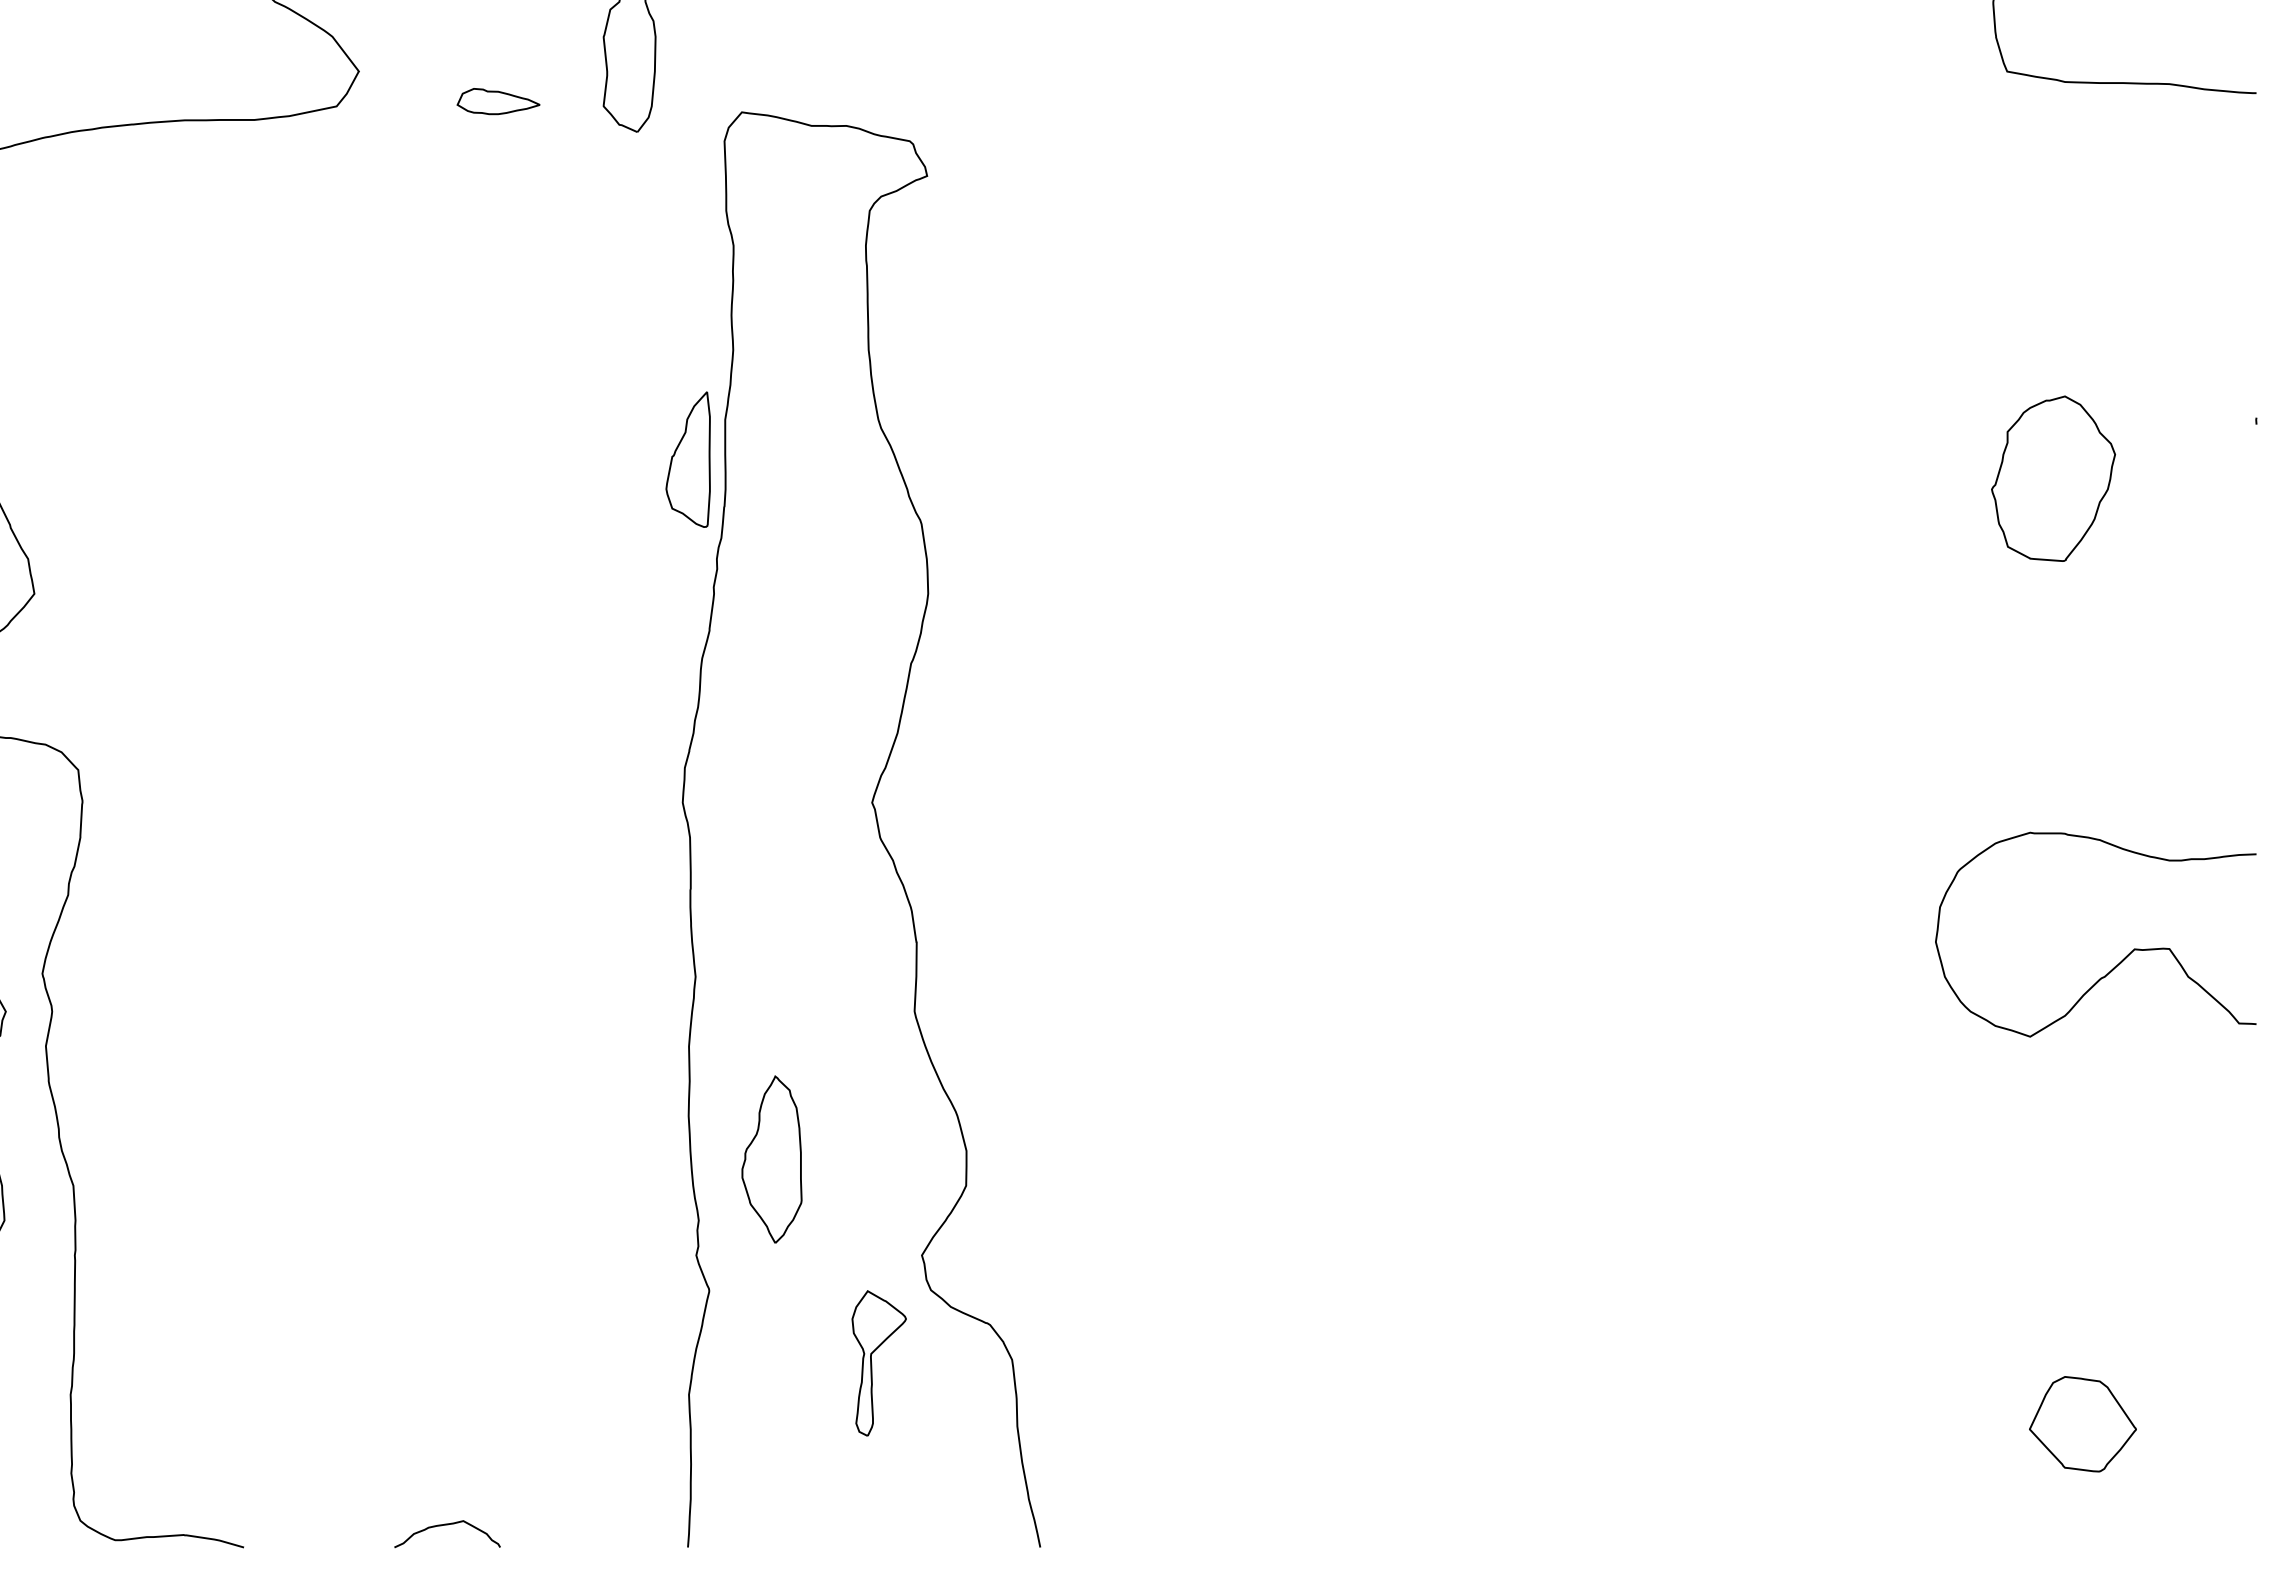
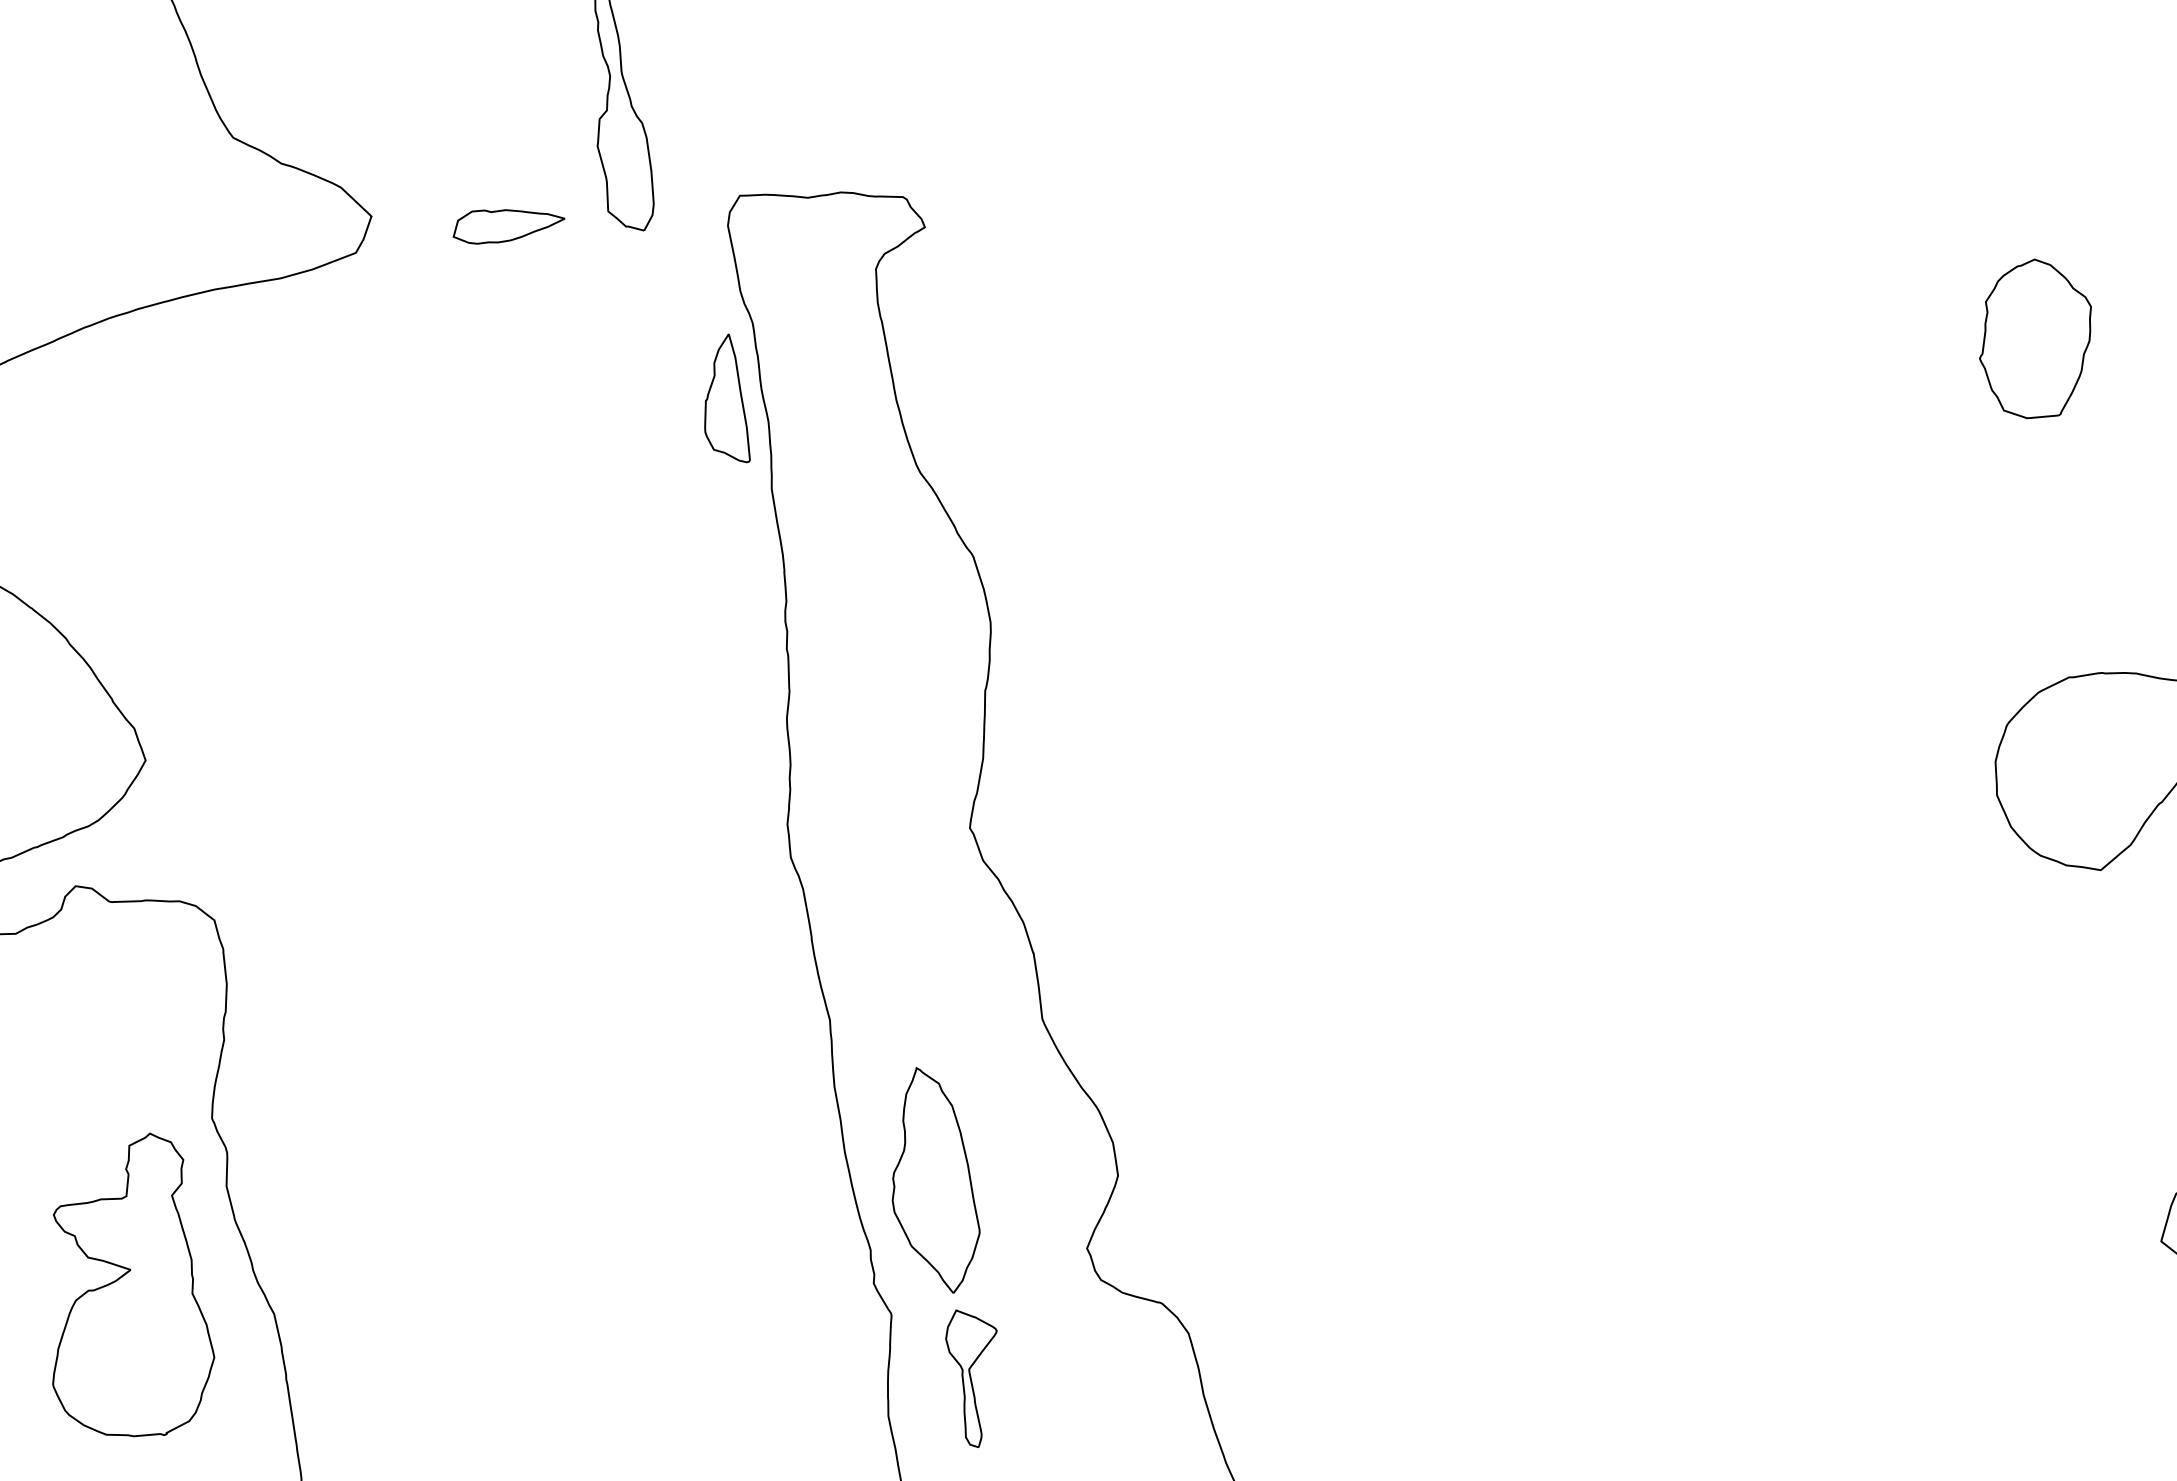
part: (498, 101) -> (508, 223), size x1.43
part: (687, 459) -> (720, 400), moved
part: (771, 1159) -> (929, 1181), size x1.43
part: (878, 1363) -> (977, 1377), moved

